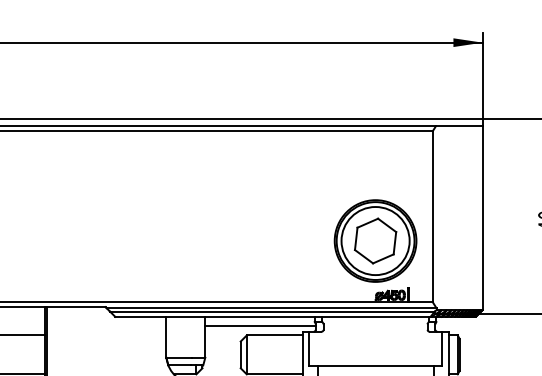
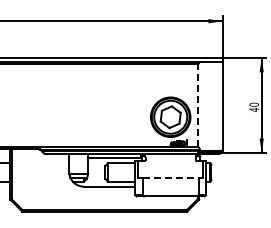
line: (432, 214) -> (198, 104), solid -> dashed
line: (377, 365) -> (171, 177), solid -> dashed

